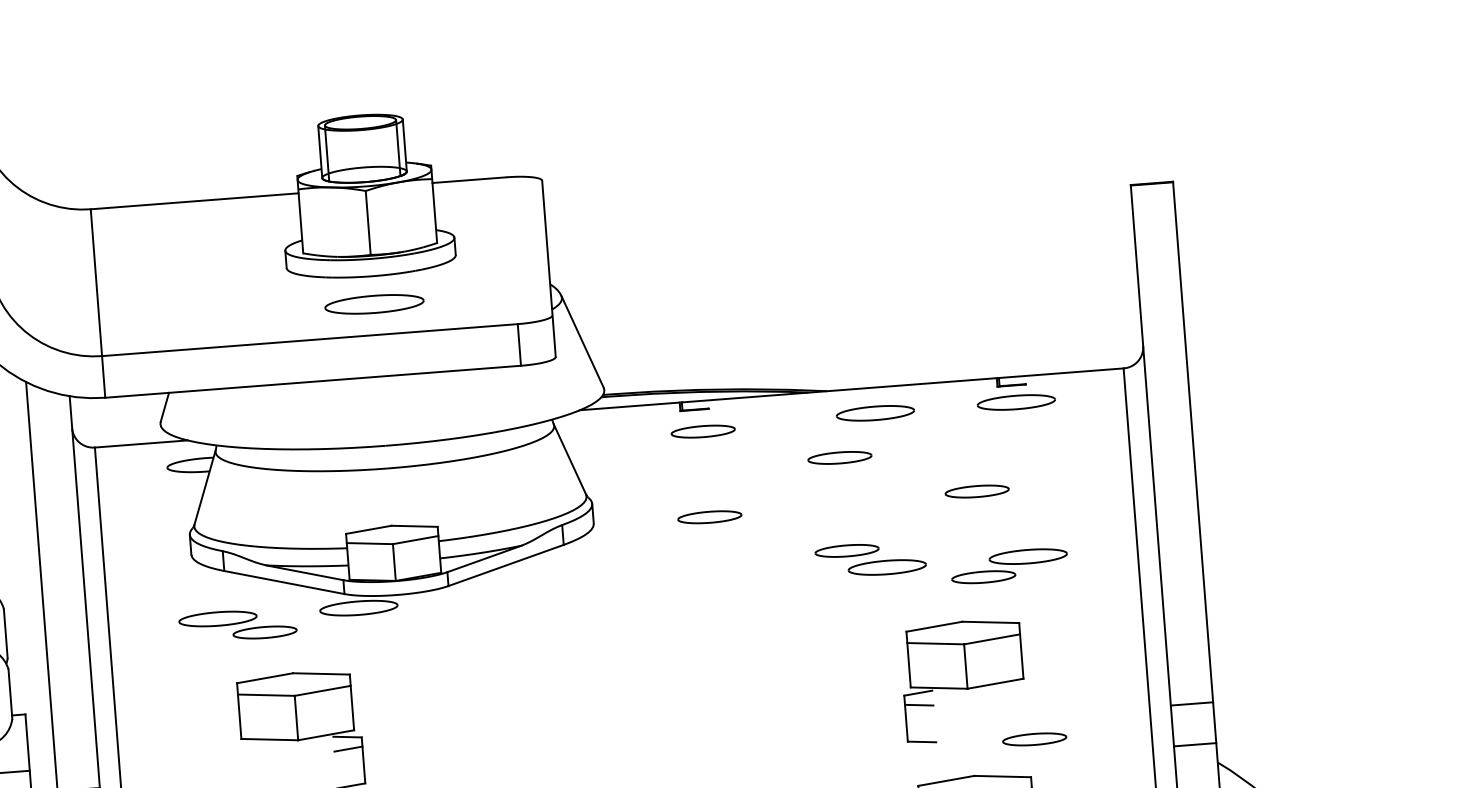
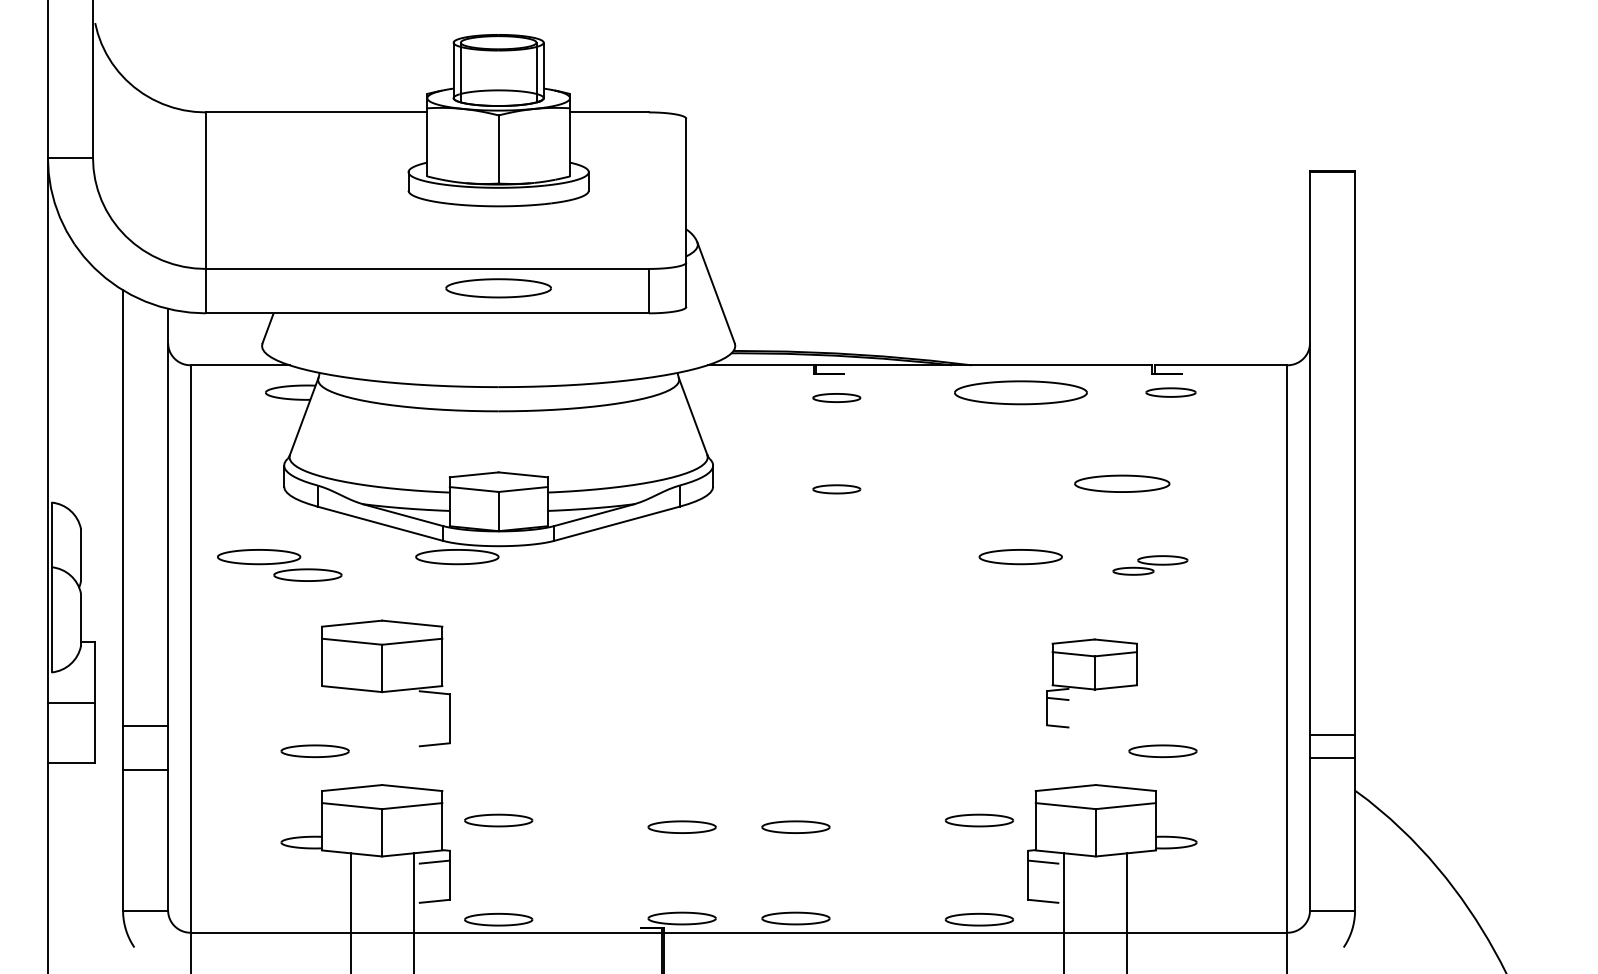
part: (374, 304) -> (498, 288), moved
part: (1015, 402) -> (1170, 392), size x0.6
part: (875, 413) -> (1020, 392), size x1.6
part: (702, 431) -> (836, 397), size x0.7
part: (838, 457) -> (978, 436), removed
part: (976, 491) -> (1121, 483), size x1.4
part: (709, 517) -> (836, 489), size x0.7
part: (846, 550) -> (978, 535), removed
part: (1009, 566) -> (1150, 565), size x0.6
part: (237, 625) -> (279, 565), moved
part: (962, 681) -> (1091, 683), size x0.7
line: (1191, 703) -> (1332, 758), moved
line: (1195, 745) -> (1332, 735), moved
line: (348, 749) -> (434, 705), removed

